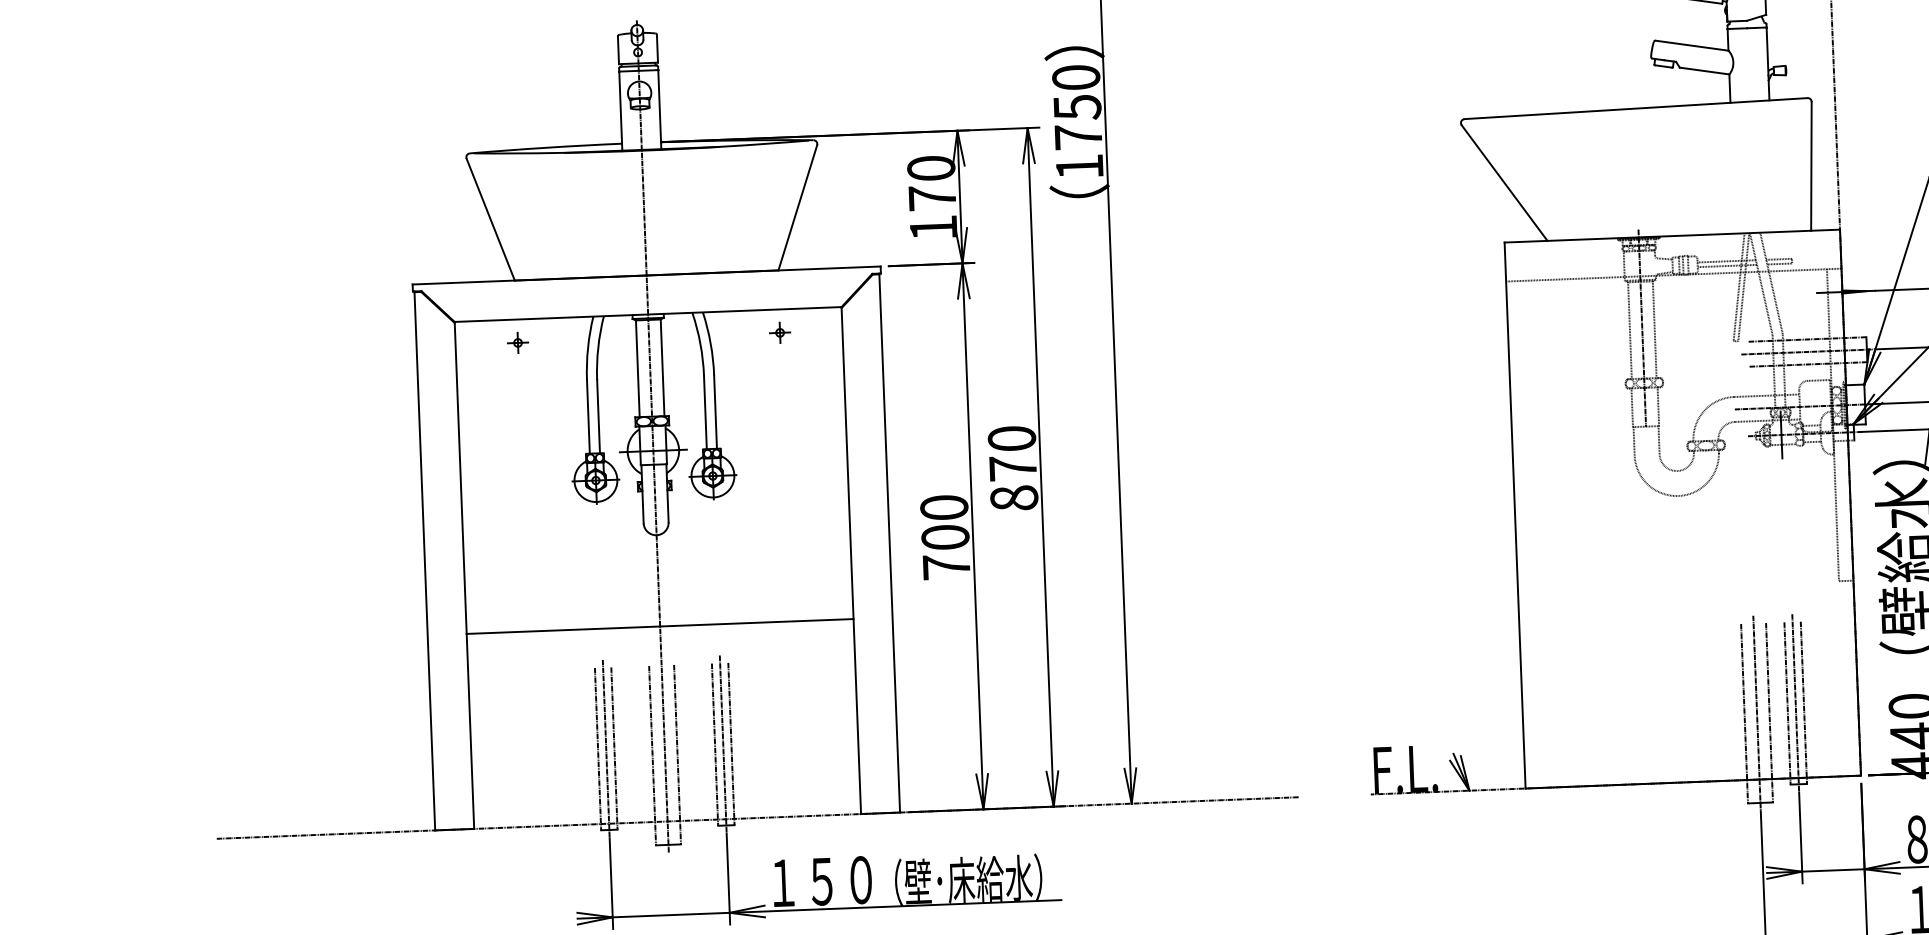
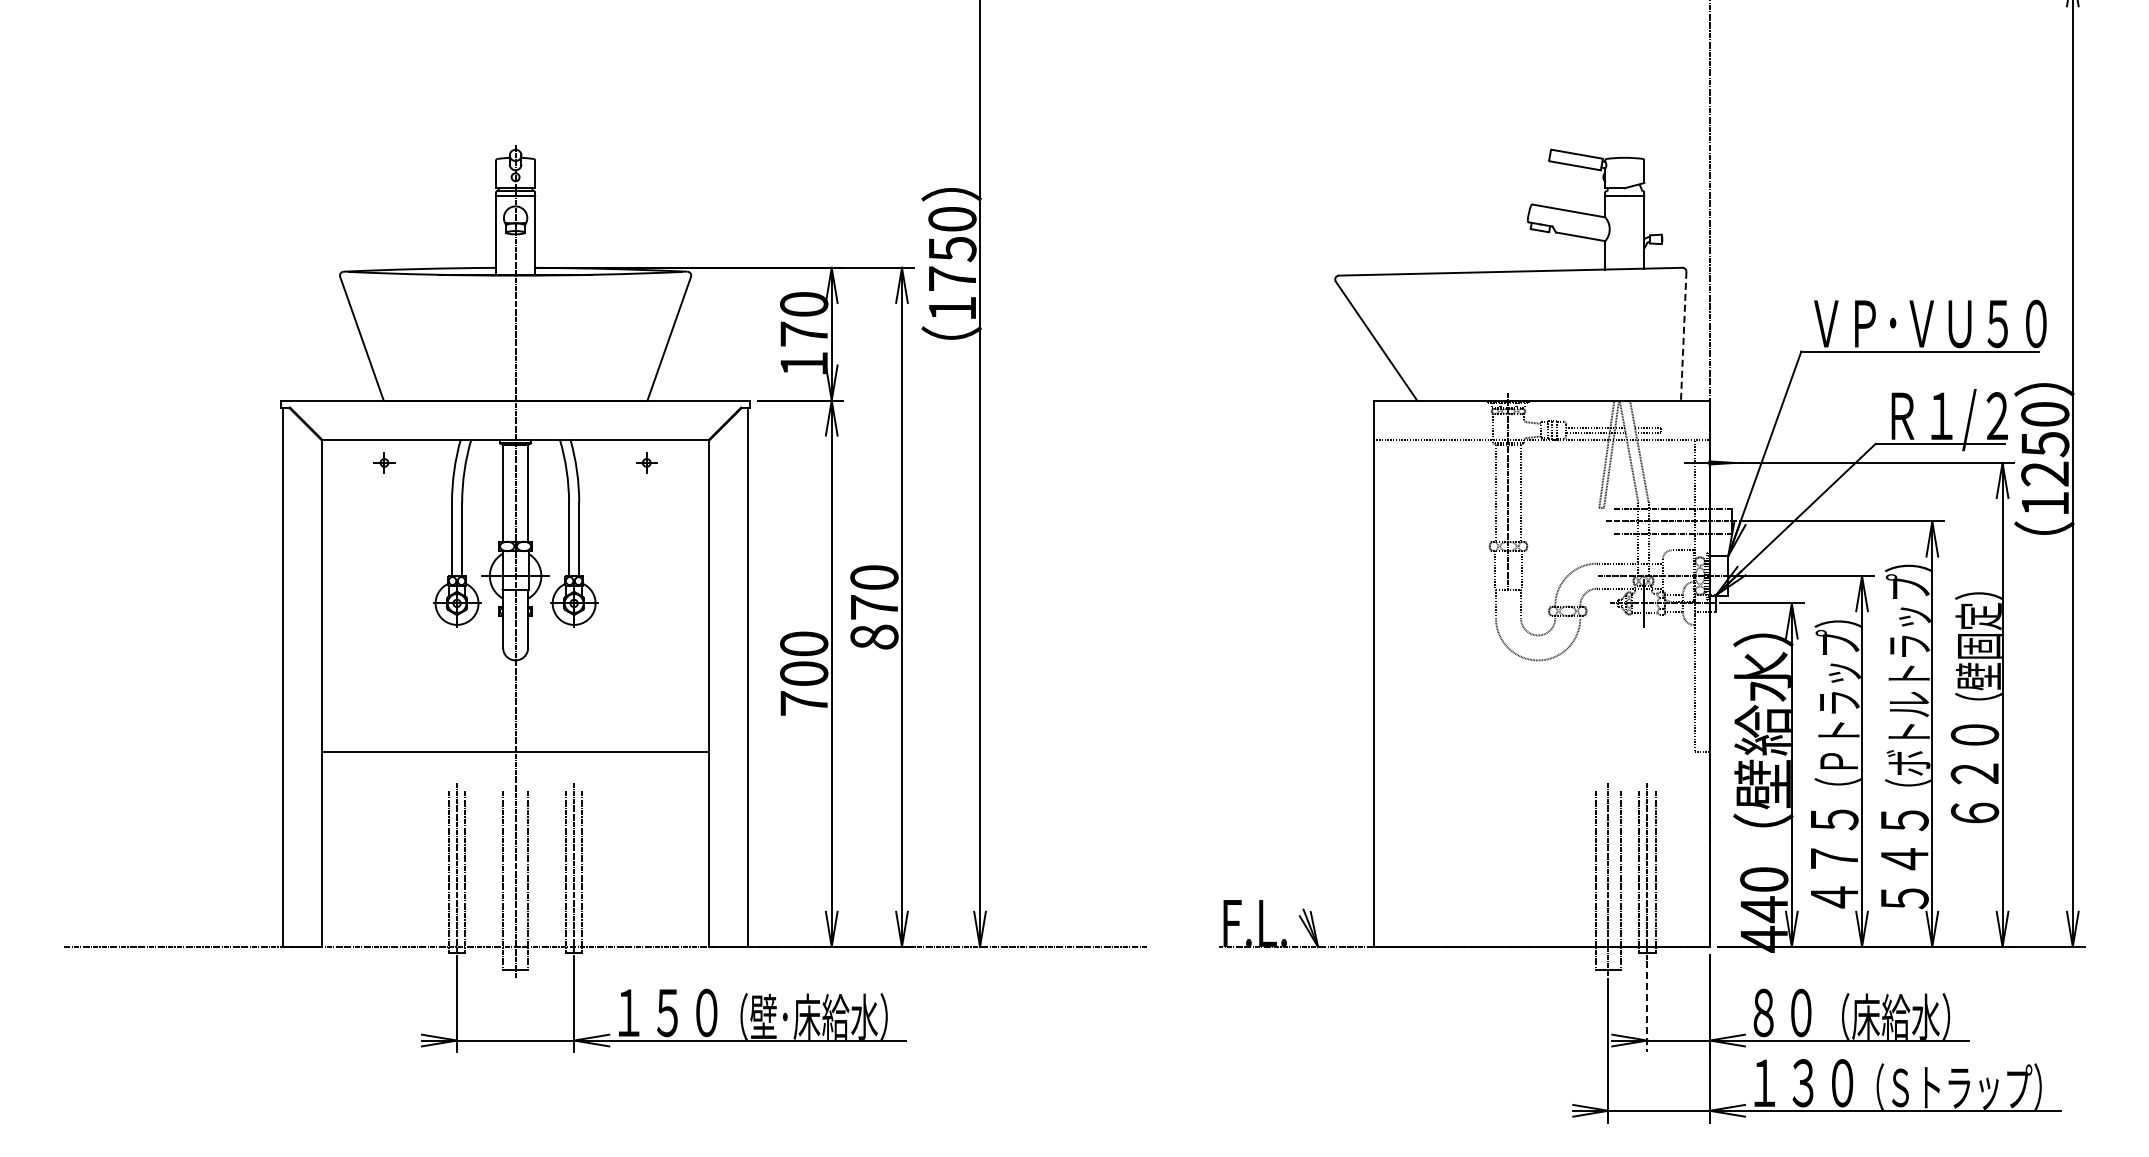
line: (1811, 166) -> (1683, 336), solid -> dashed
line: (1800, 838) -> (1647, 1007), solid -> dashed

